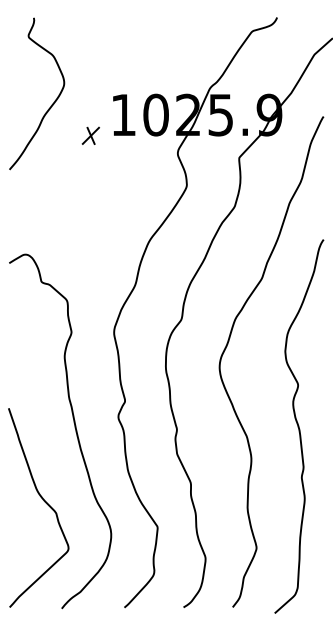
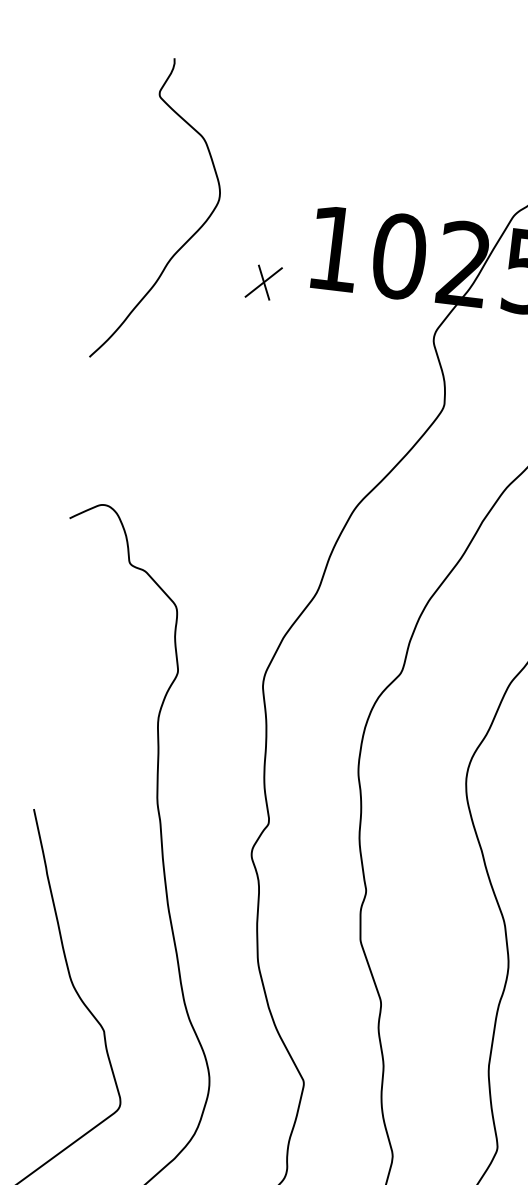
curve: (51, 104) -> (189, 236), moved

